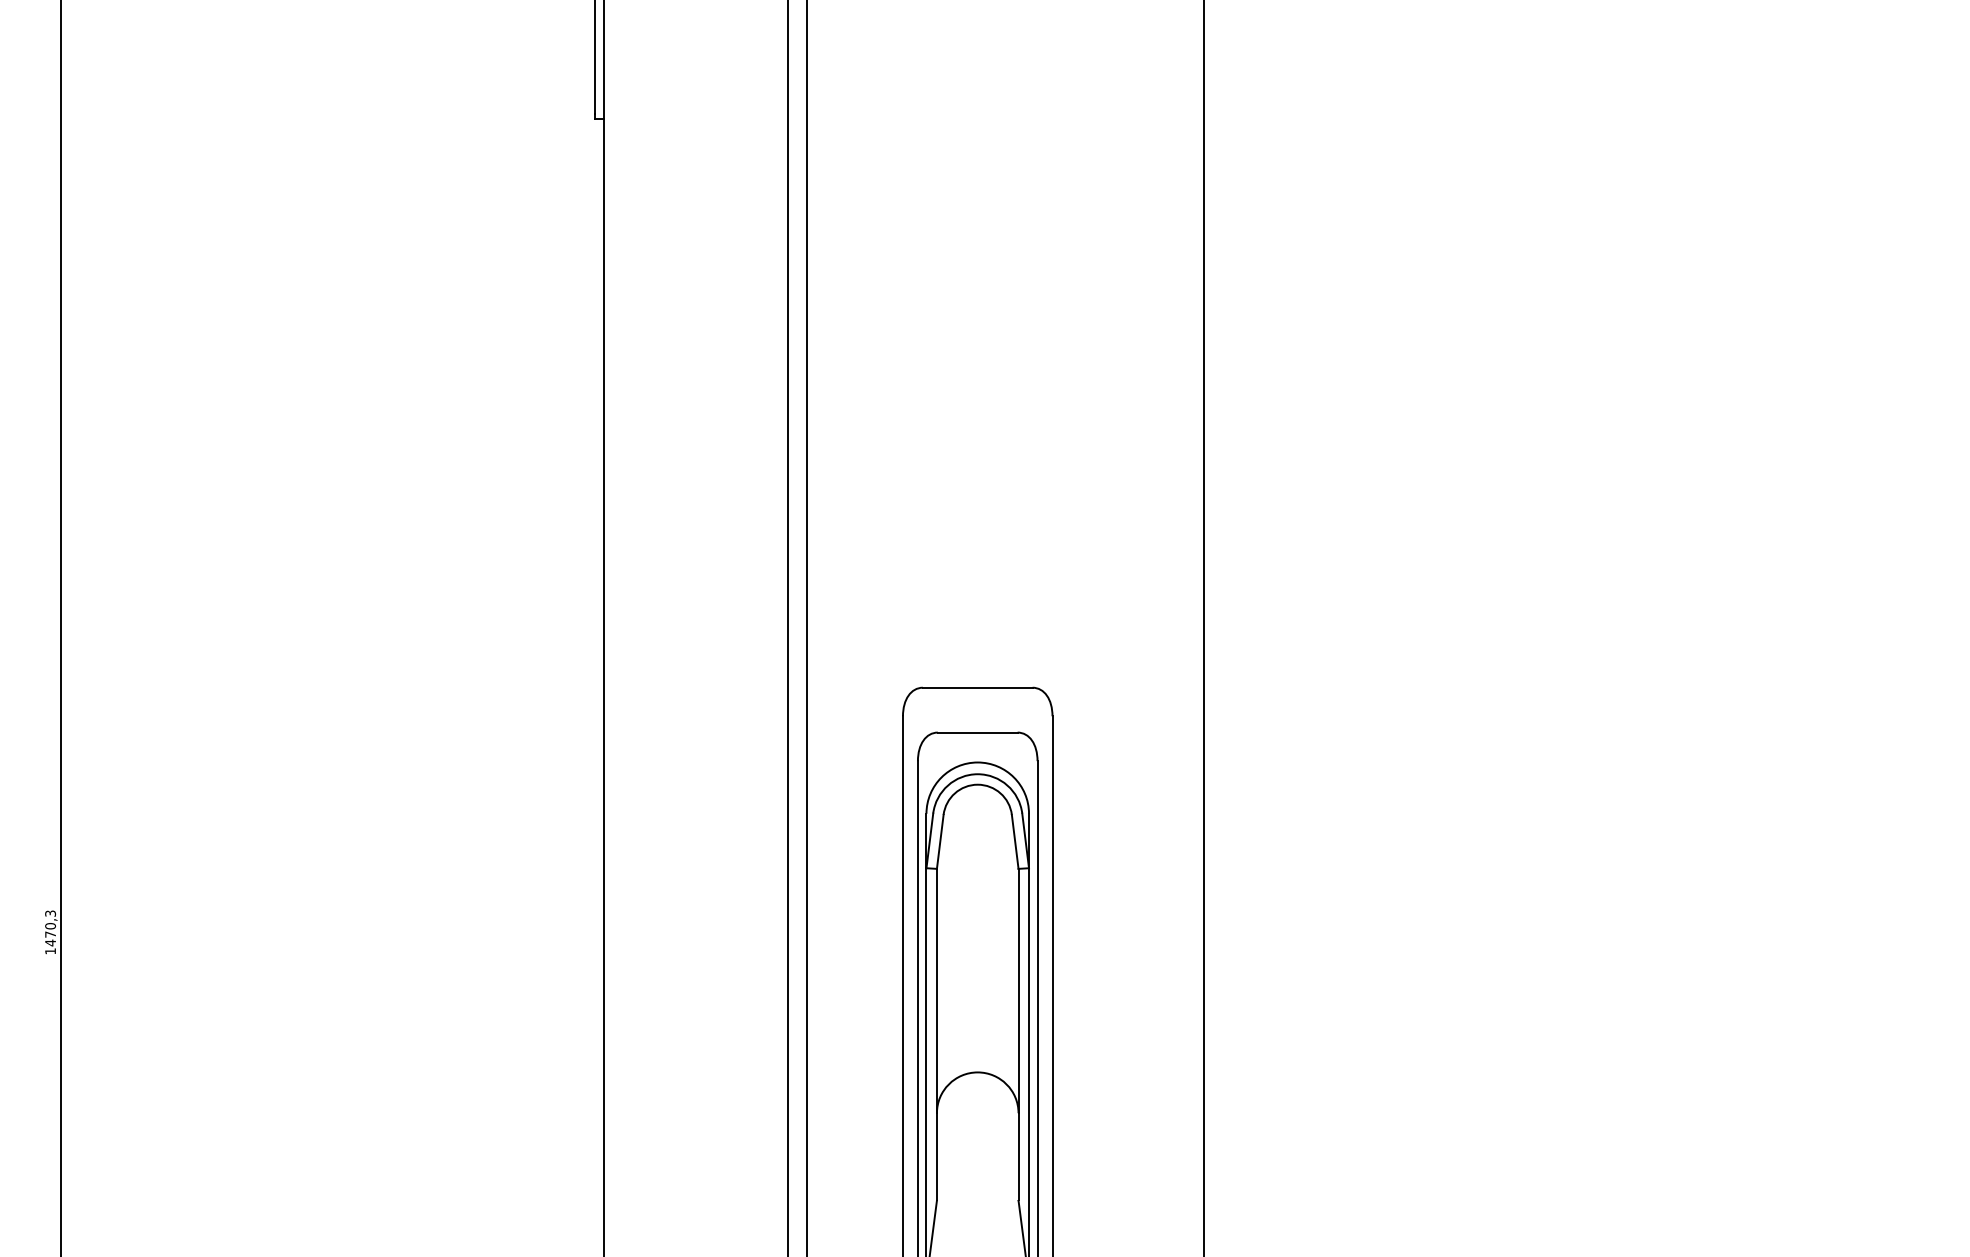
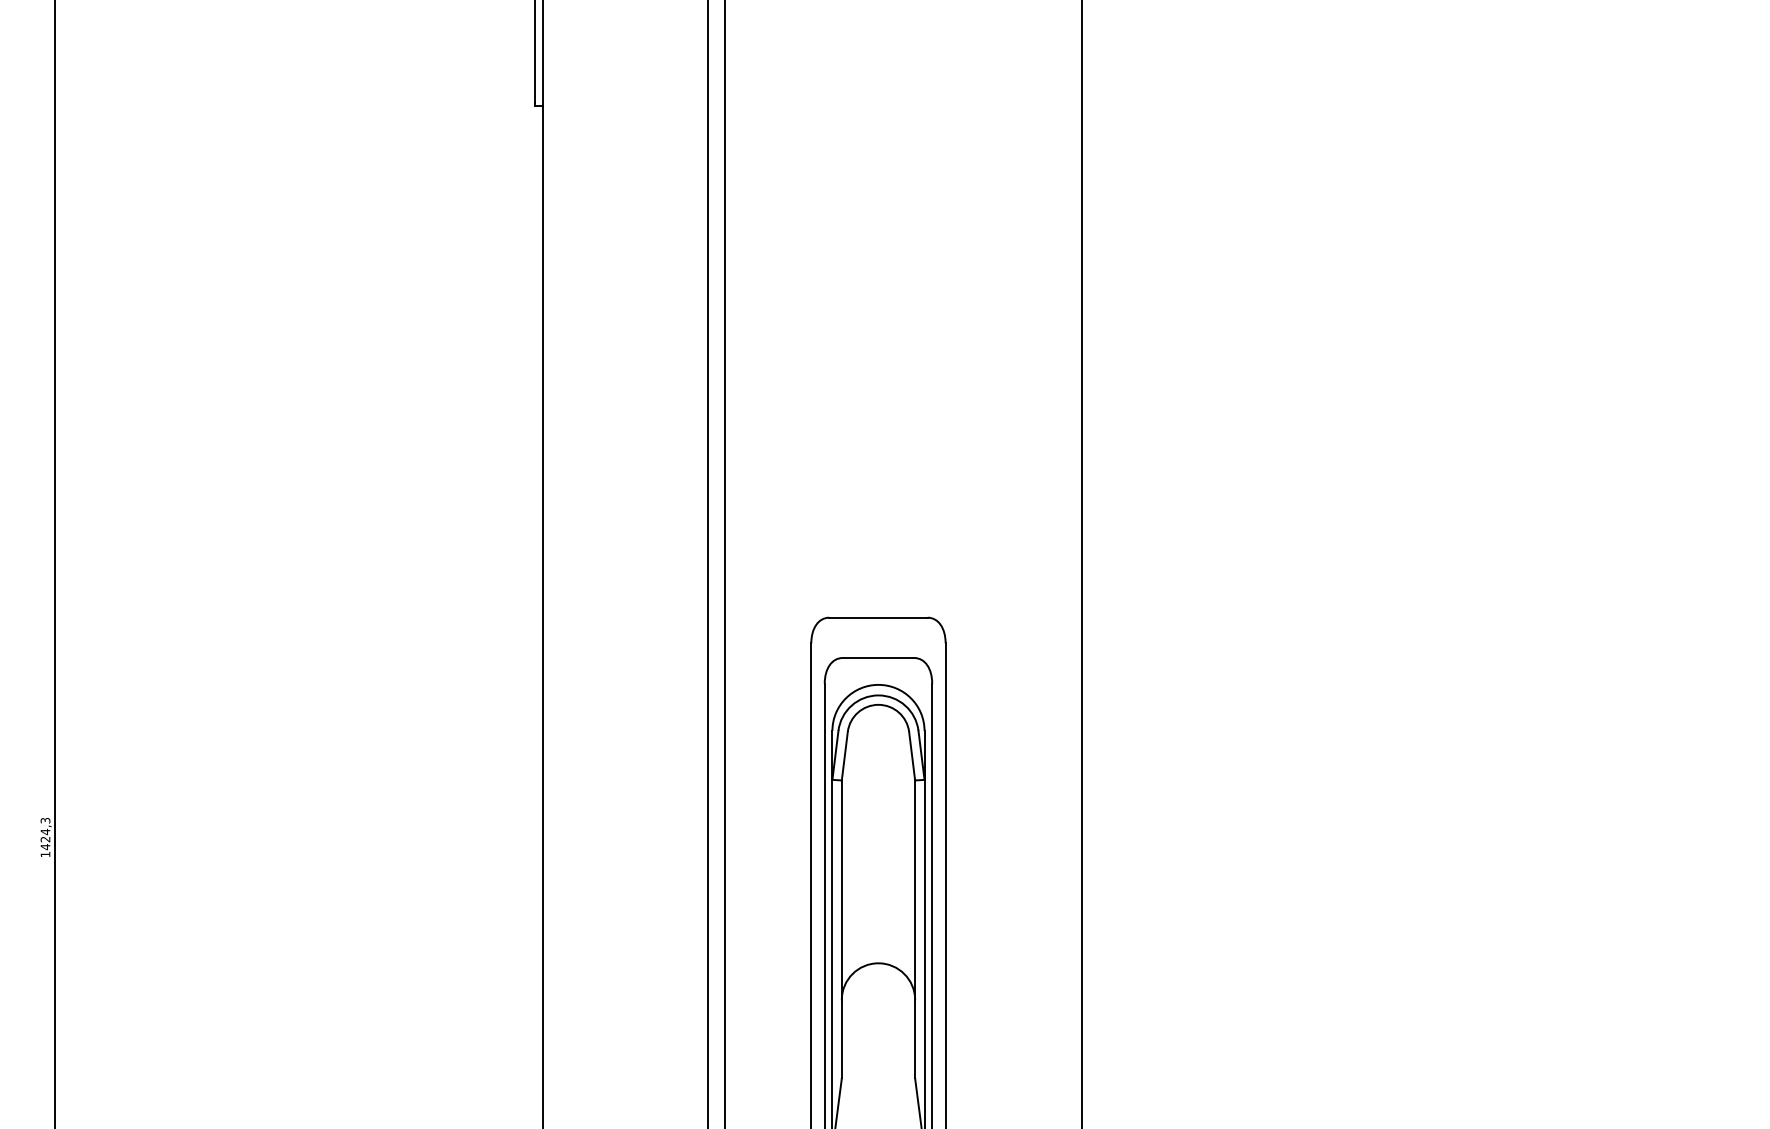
text: (50, 929) -> (45, 834), 1470,3 -> 1424,3

